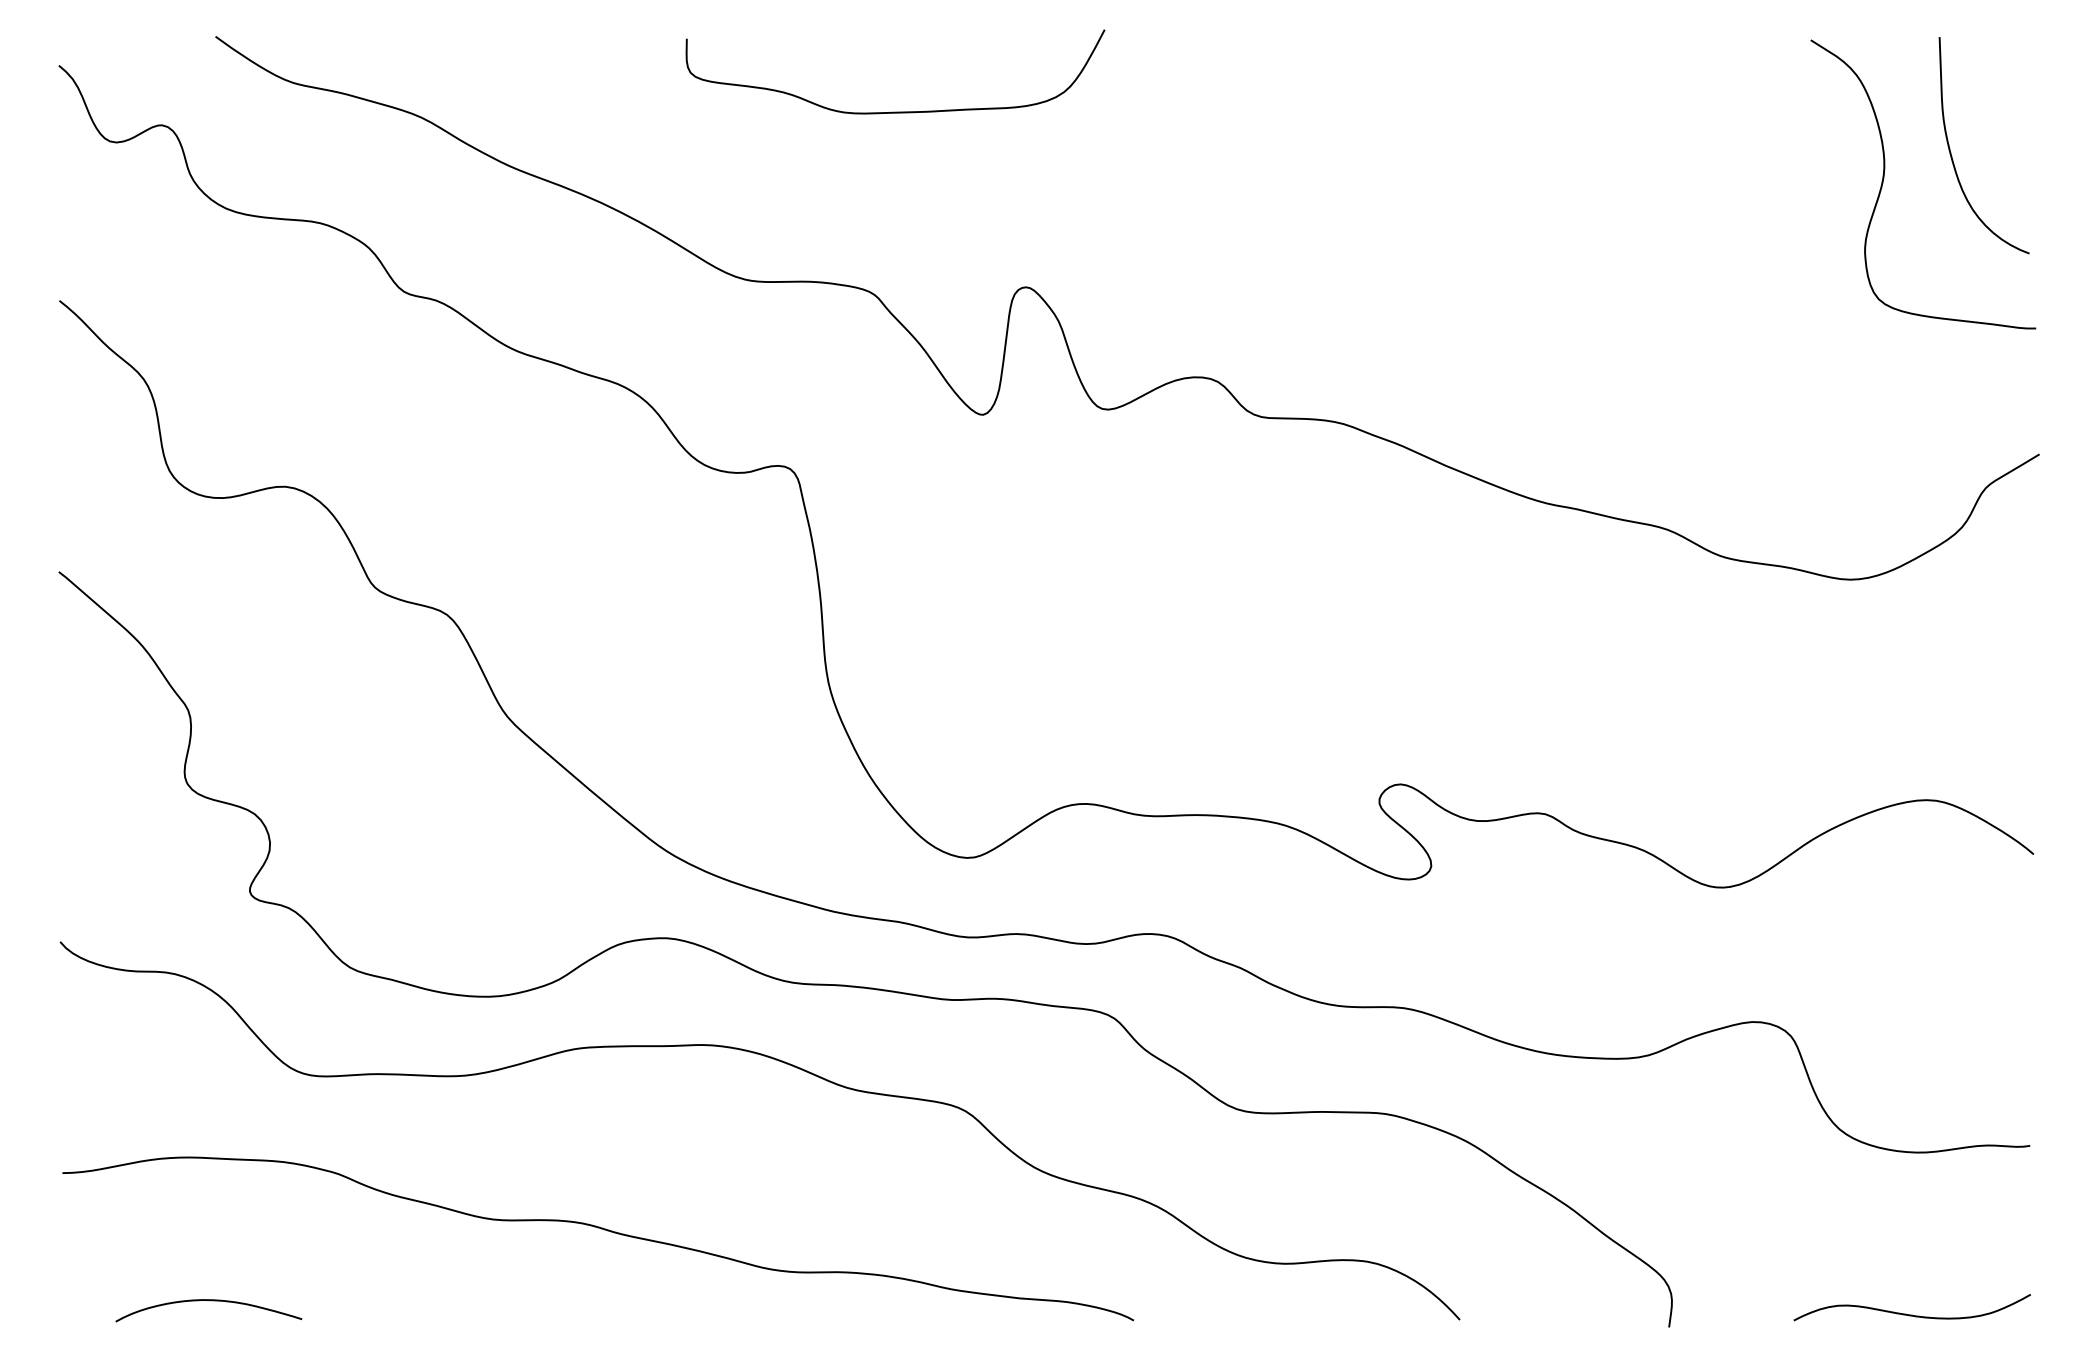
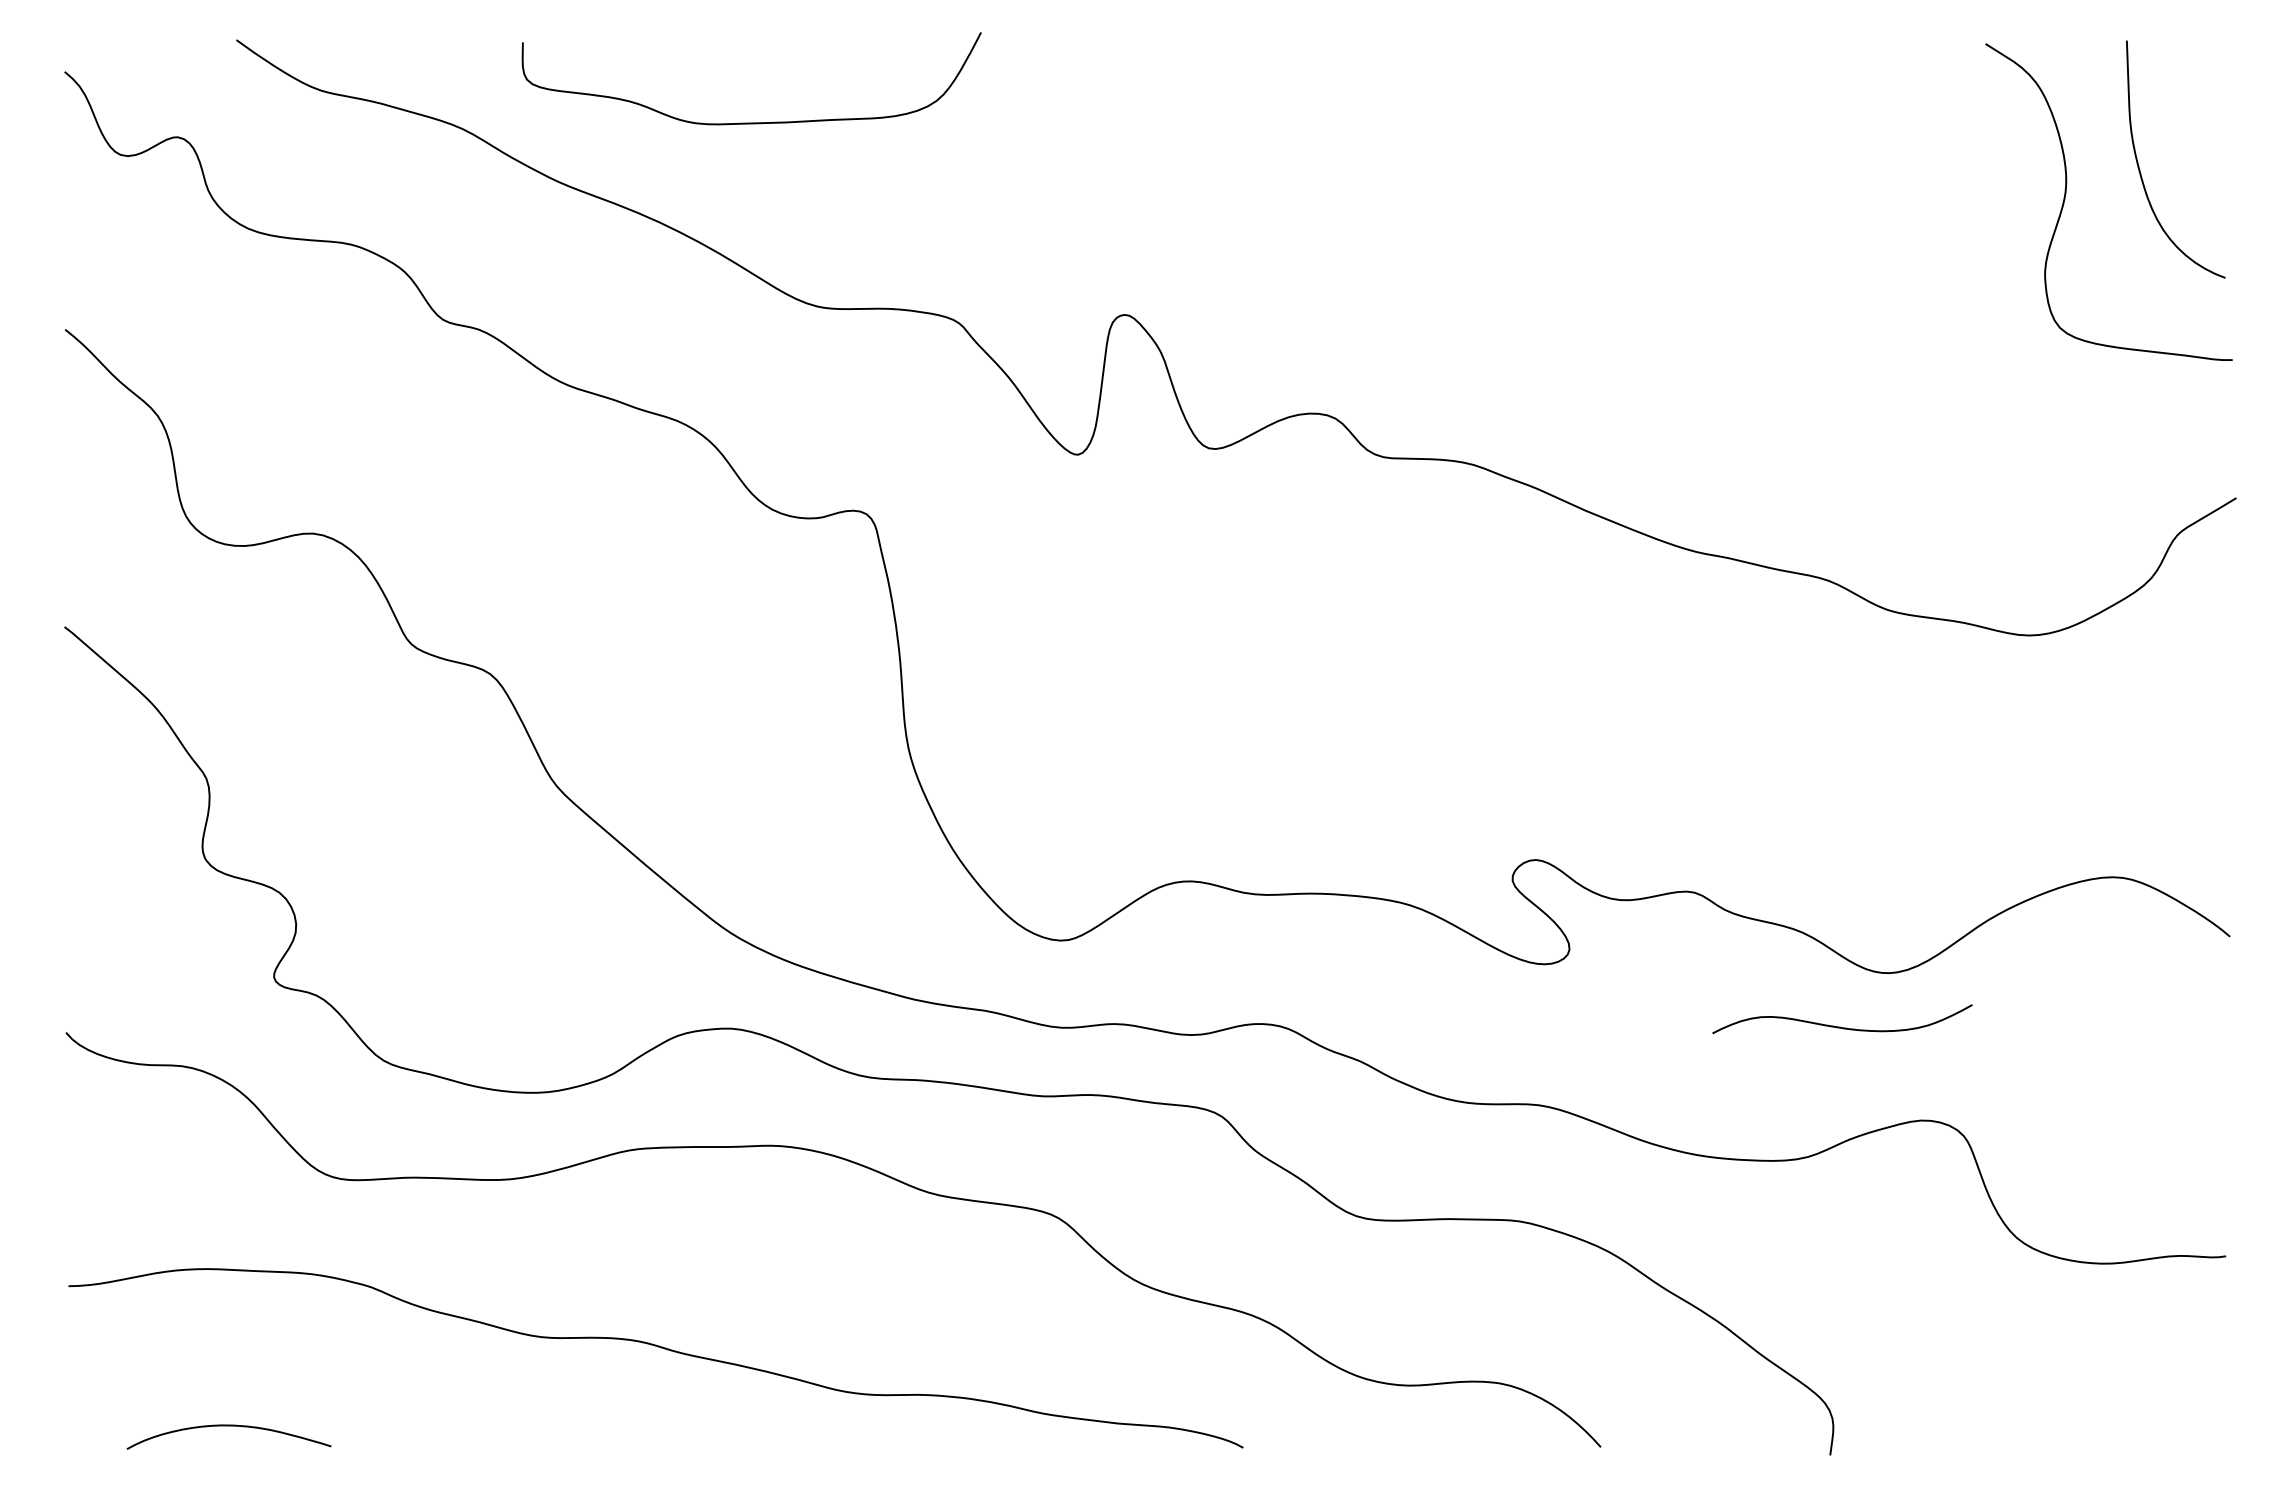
curve: (895, 111) -> (751, 122), moved
curve: (1911, 1314) -> (1841, 1026), moved

